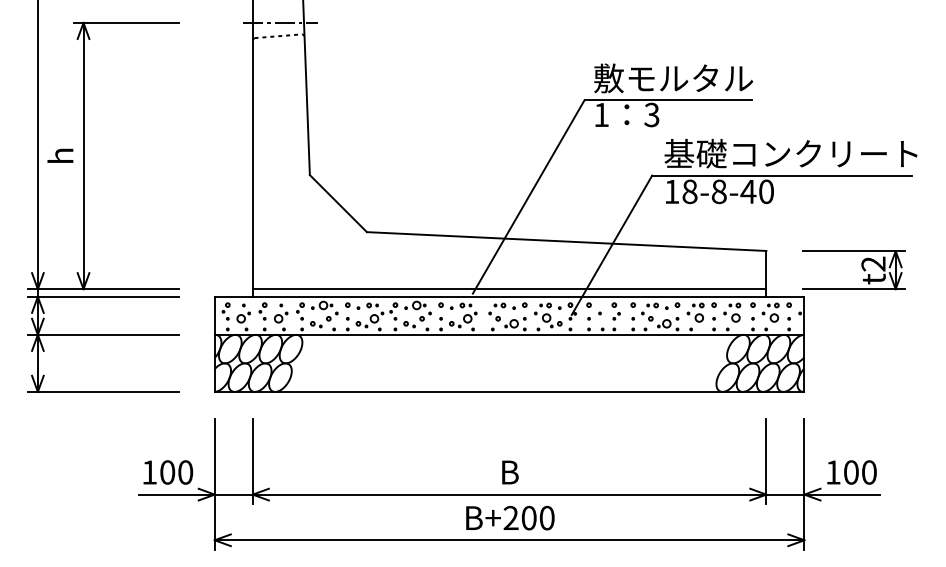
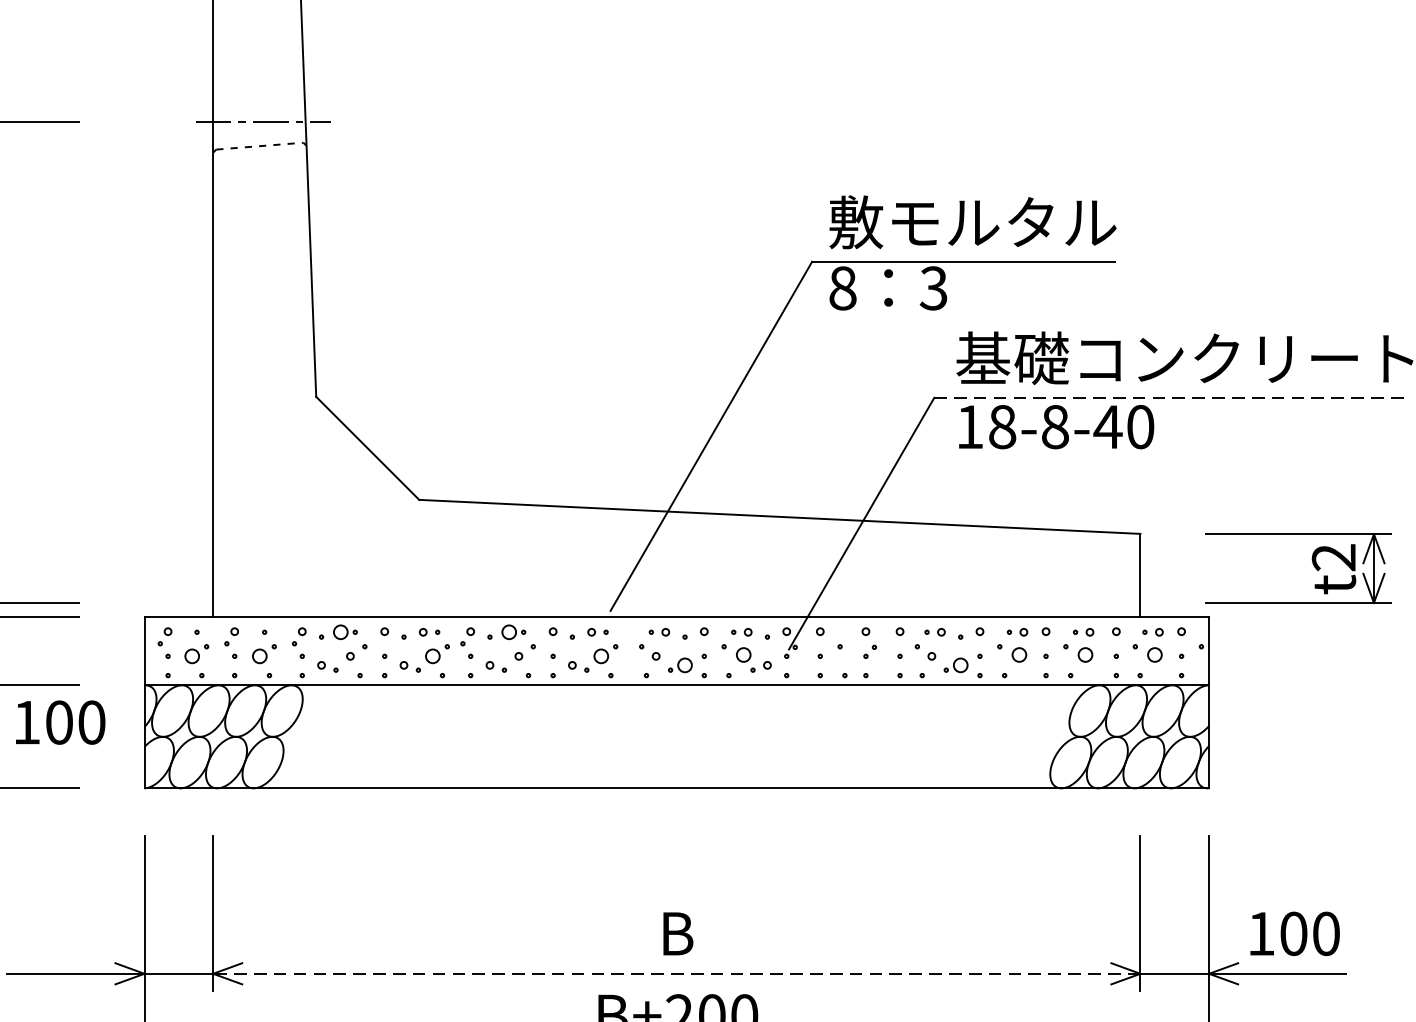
text: (601, 114) -> (842, 287), 1 -> 8
line: (782, 175) -> (1169, 397), solid -> dashed
line: (509, 289) -> (676, 603), removed
text: (168, 472) -> (60, 722), moved
line: (509, 494) -> (676, 973), solid -> dashed

